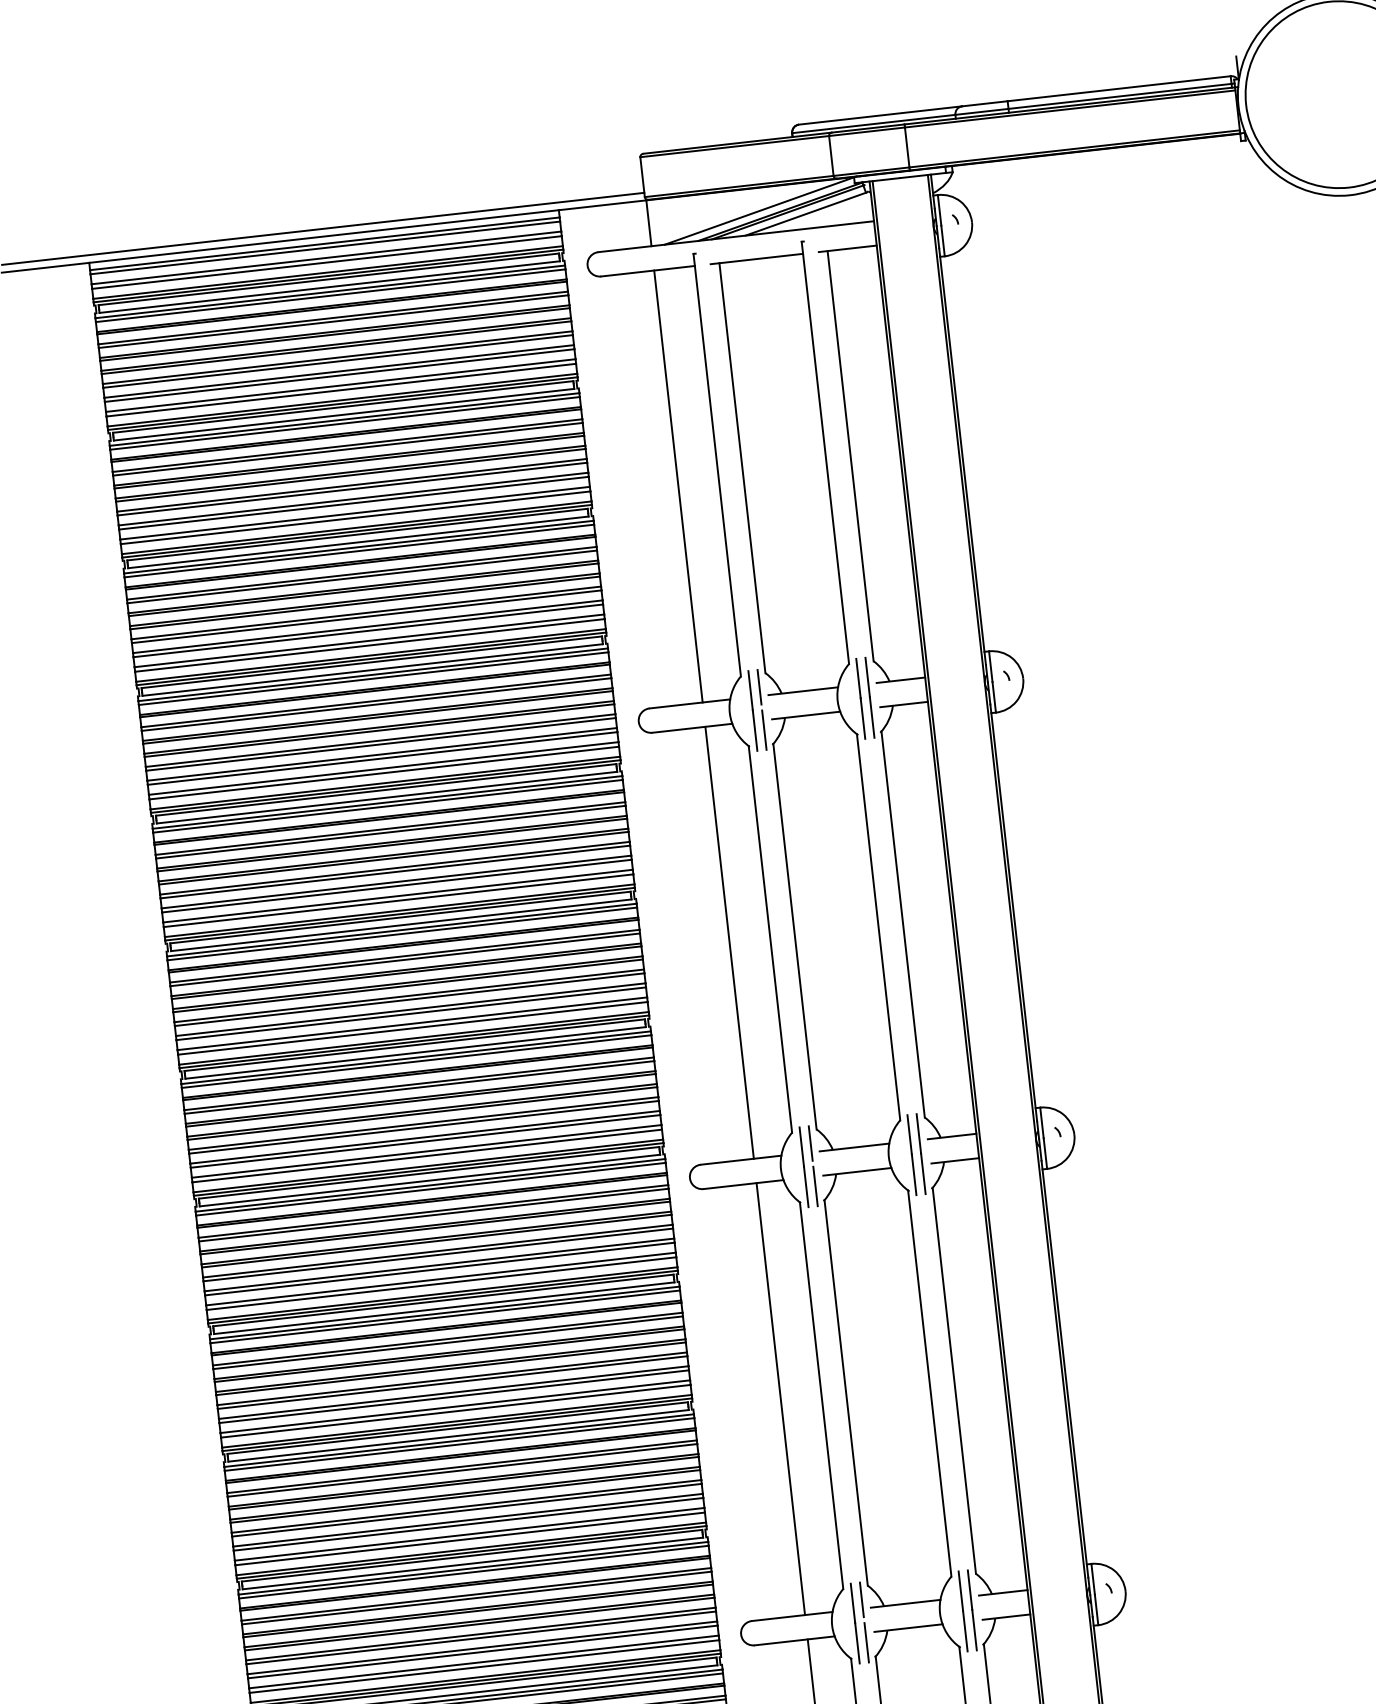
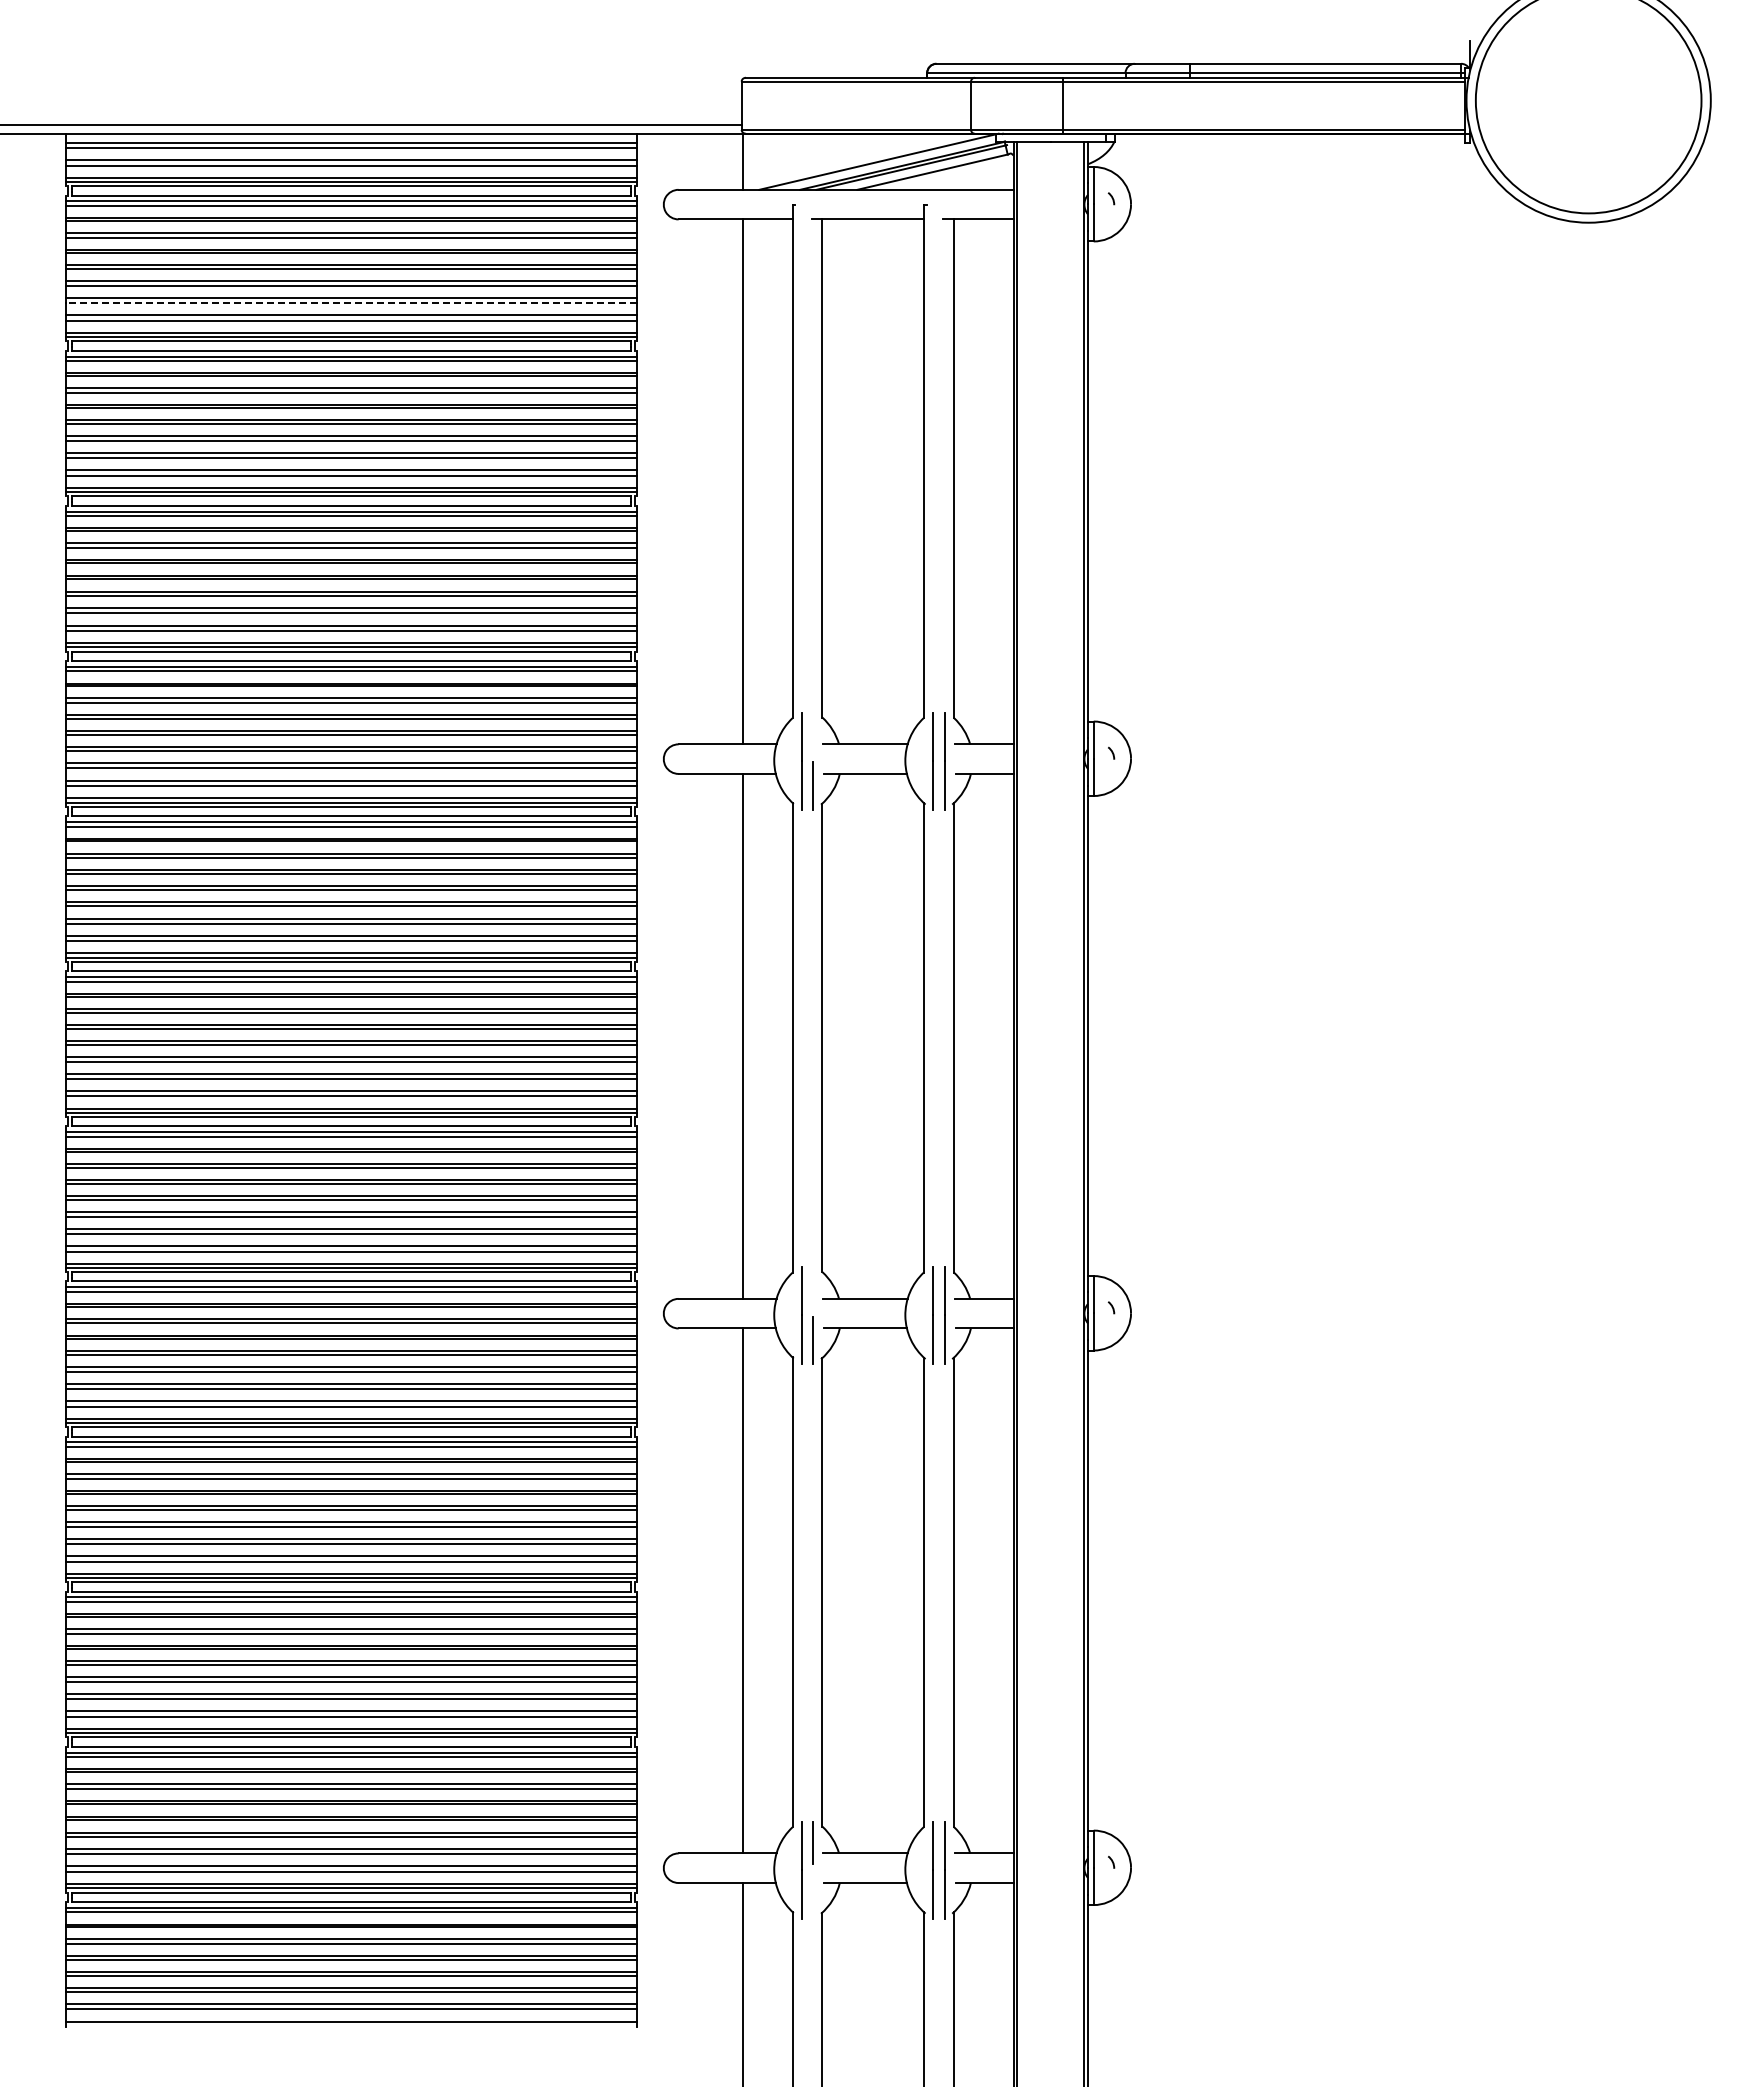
line: (338, 375) -> (350, 303), solid -> dashed
line: (759, 687) -> (813, 733), removed
line: (810, 1143) -> (813, 1288), removed
line: (866, 1642) -> (813, 1894), removed

